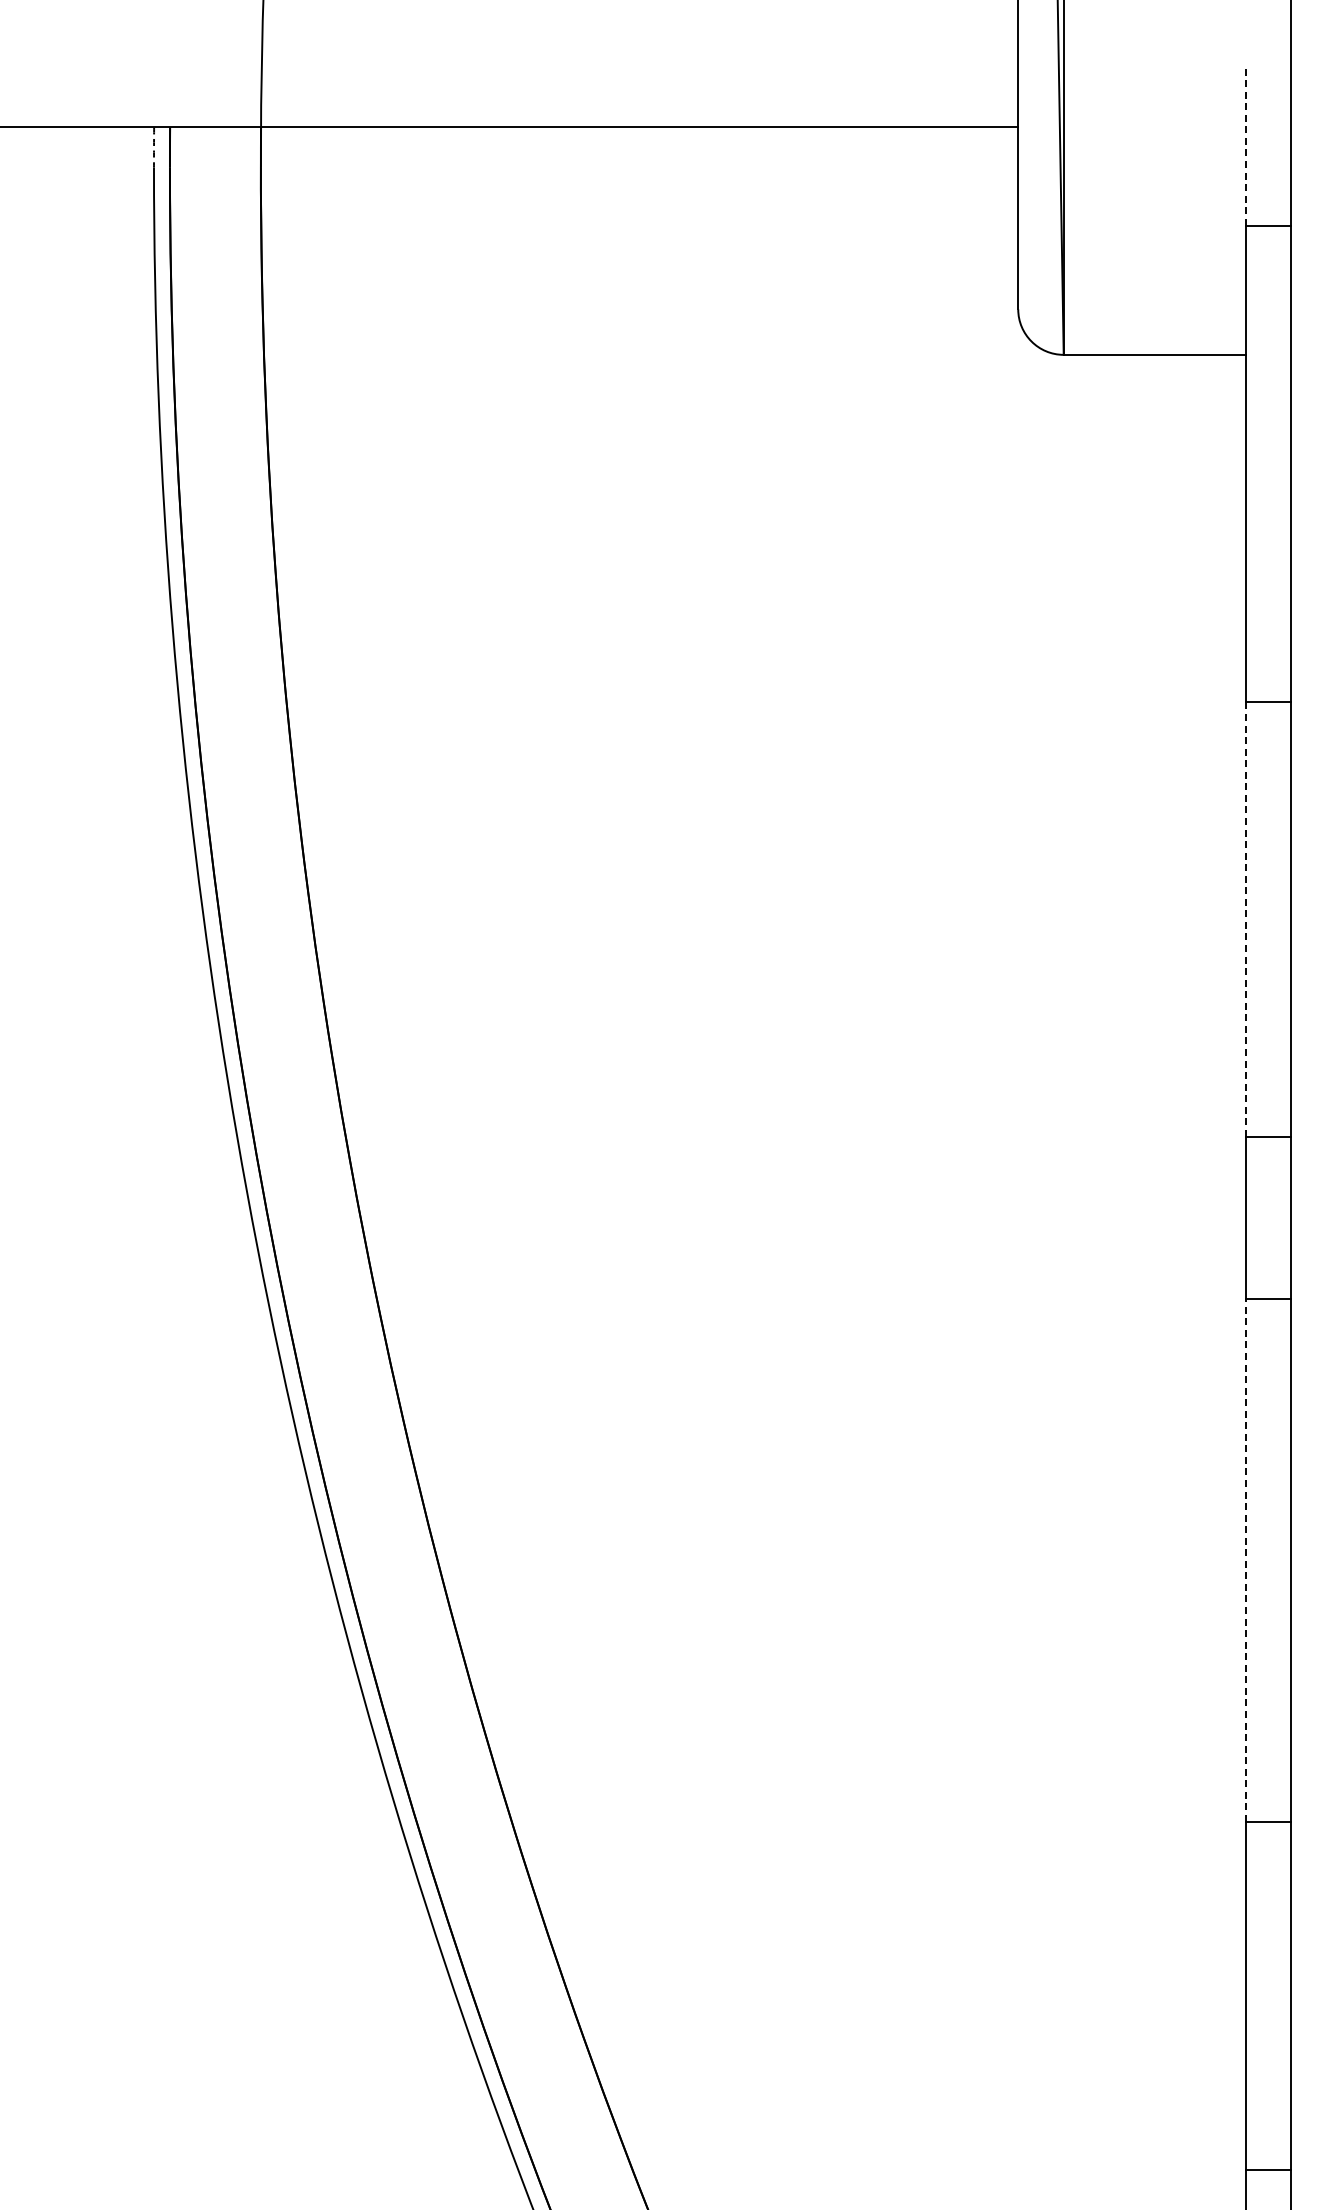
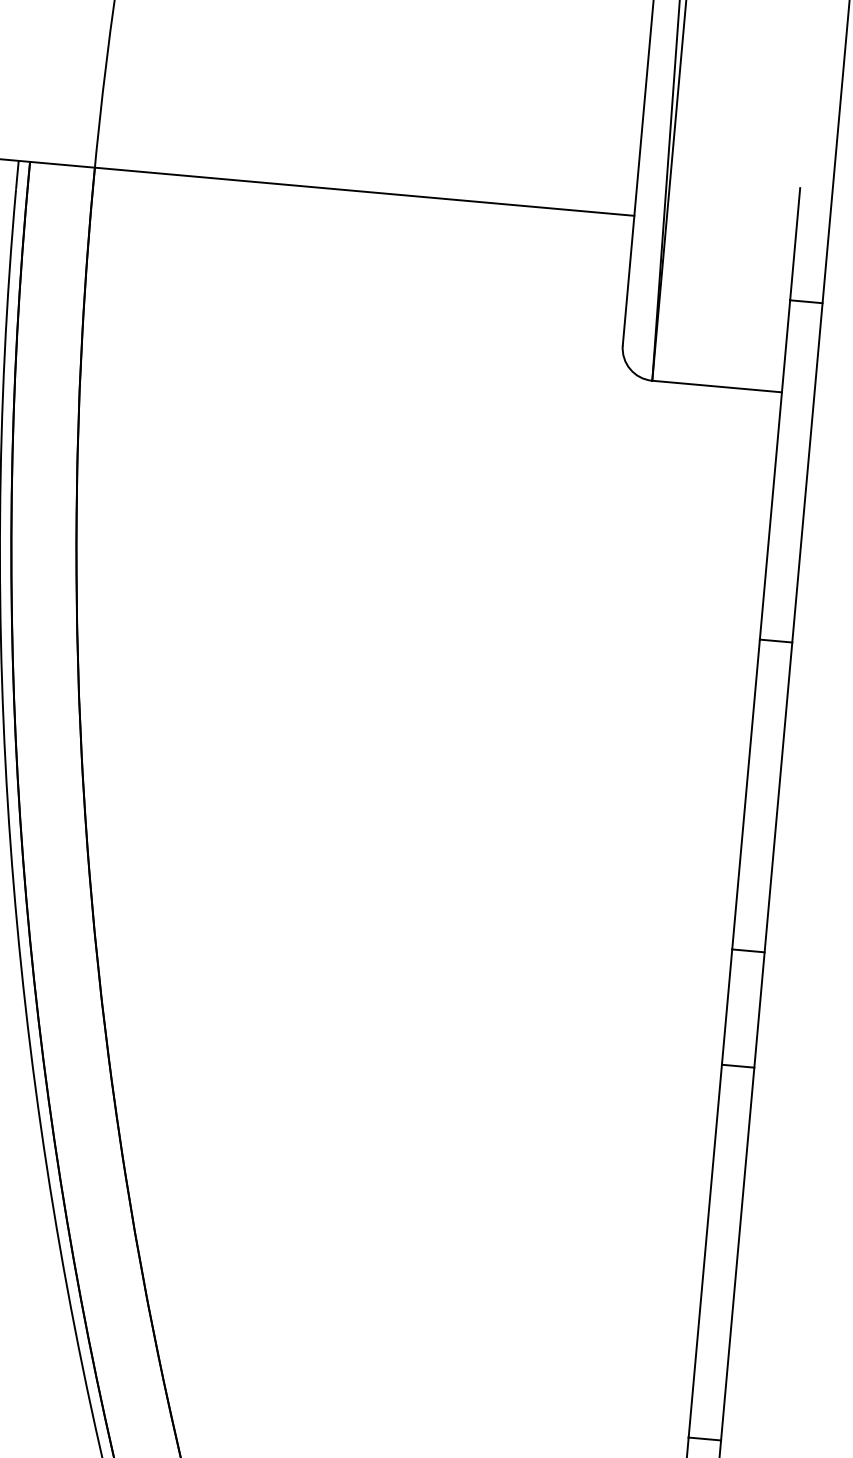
line: (1245, 146) -> (795, 243), dashed -> solid
arc: (154, 147) -> (17, 175), dashed -> solid
line: (1245, 918) -> (745, 793), dashed -> solid
line: (1245, 1560) -> (705, 1251), dashed -> solid

